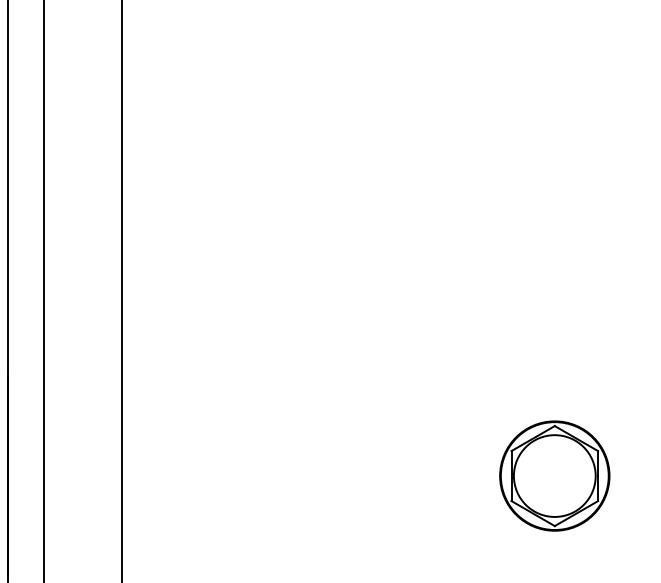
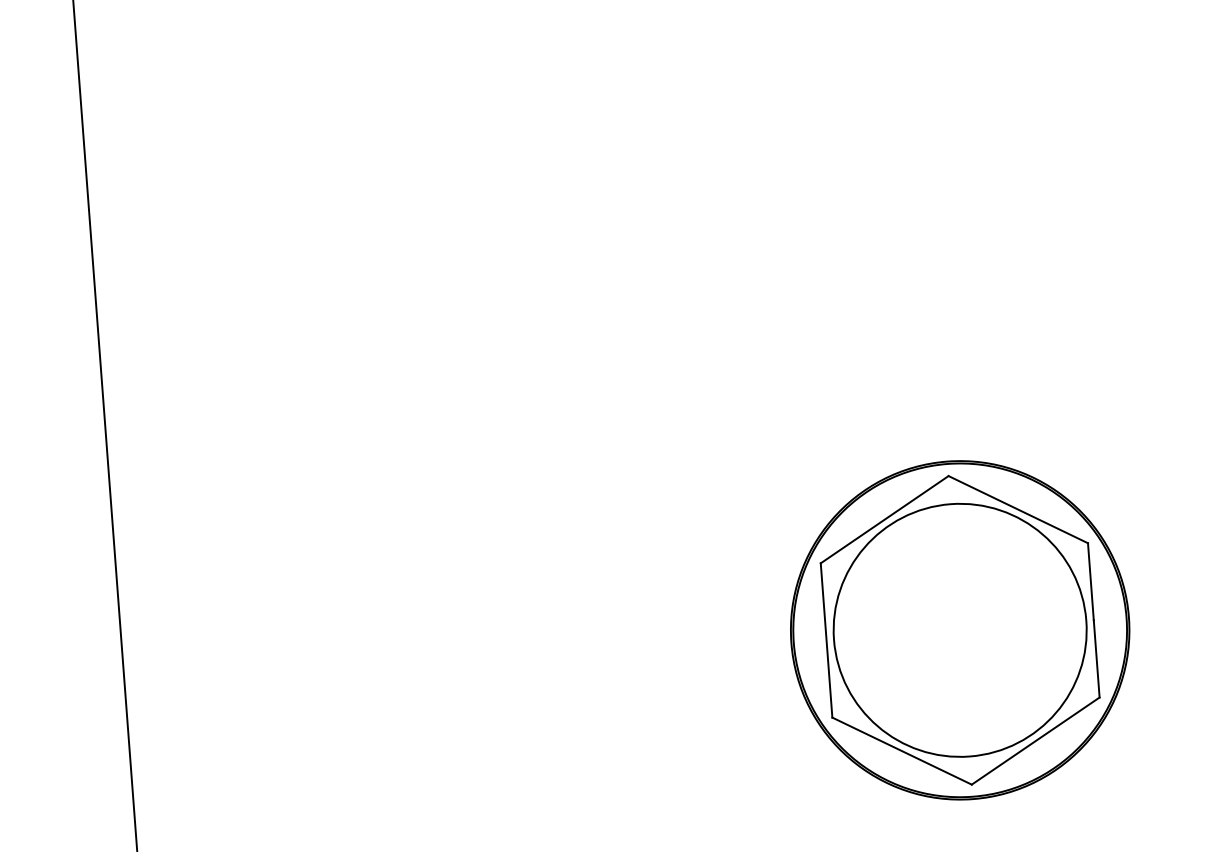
part: (554, 475) -> (959, 629), size x1.6

